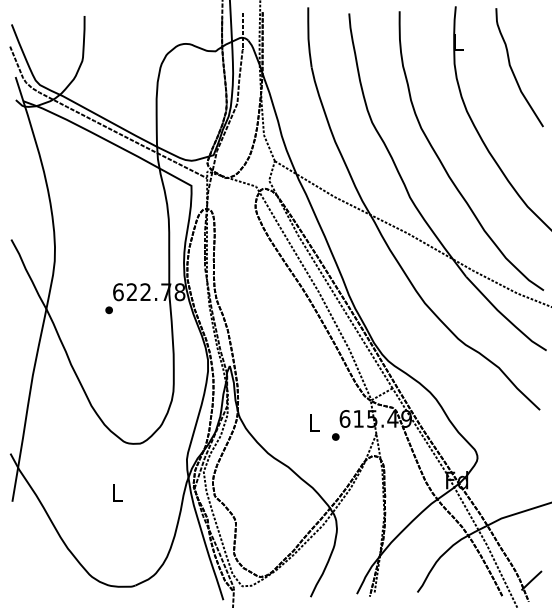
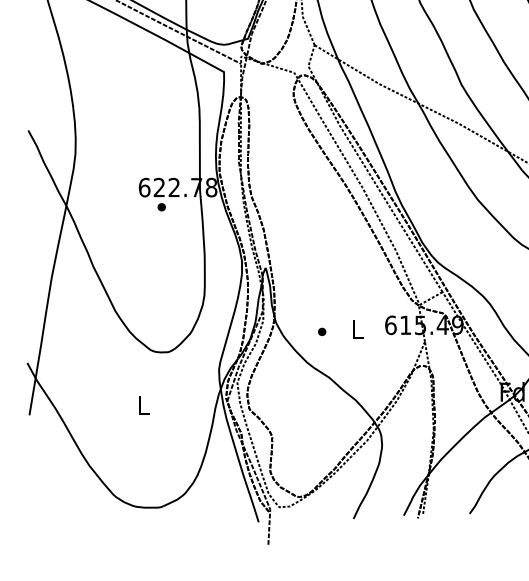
part: (108, 310) -> (161, 207), moved
part: (335, 436) -> (321, 331), moved

